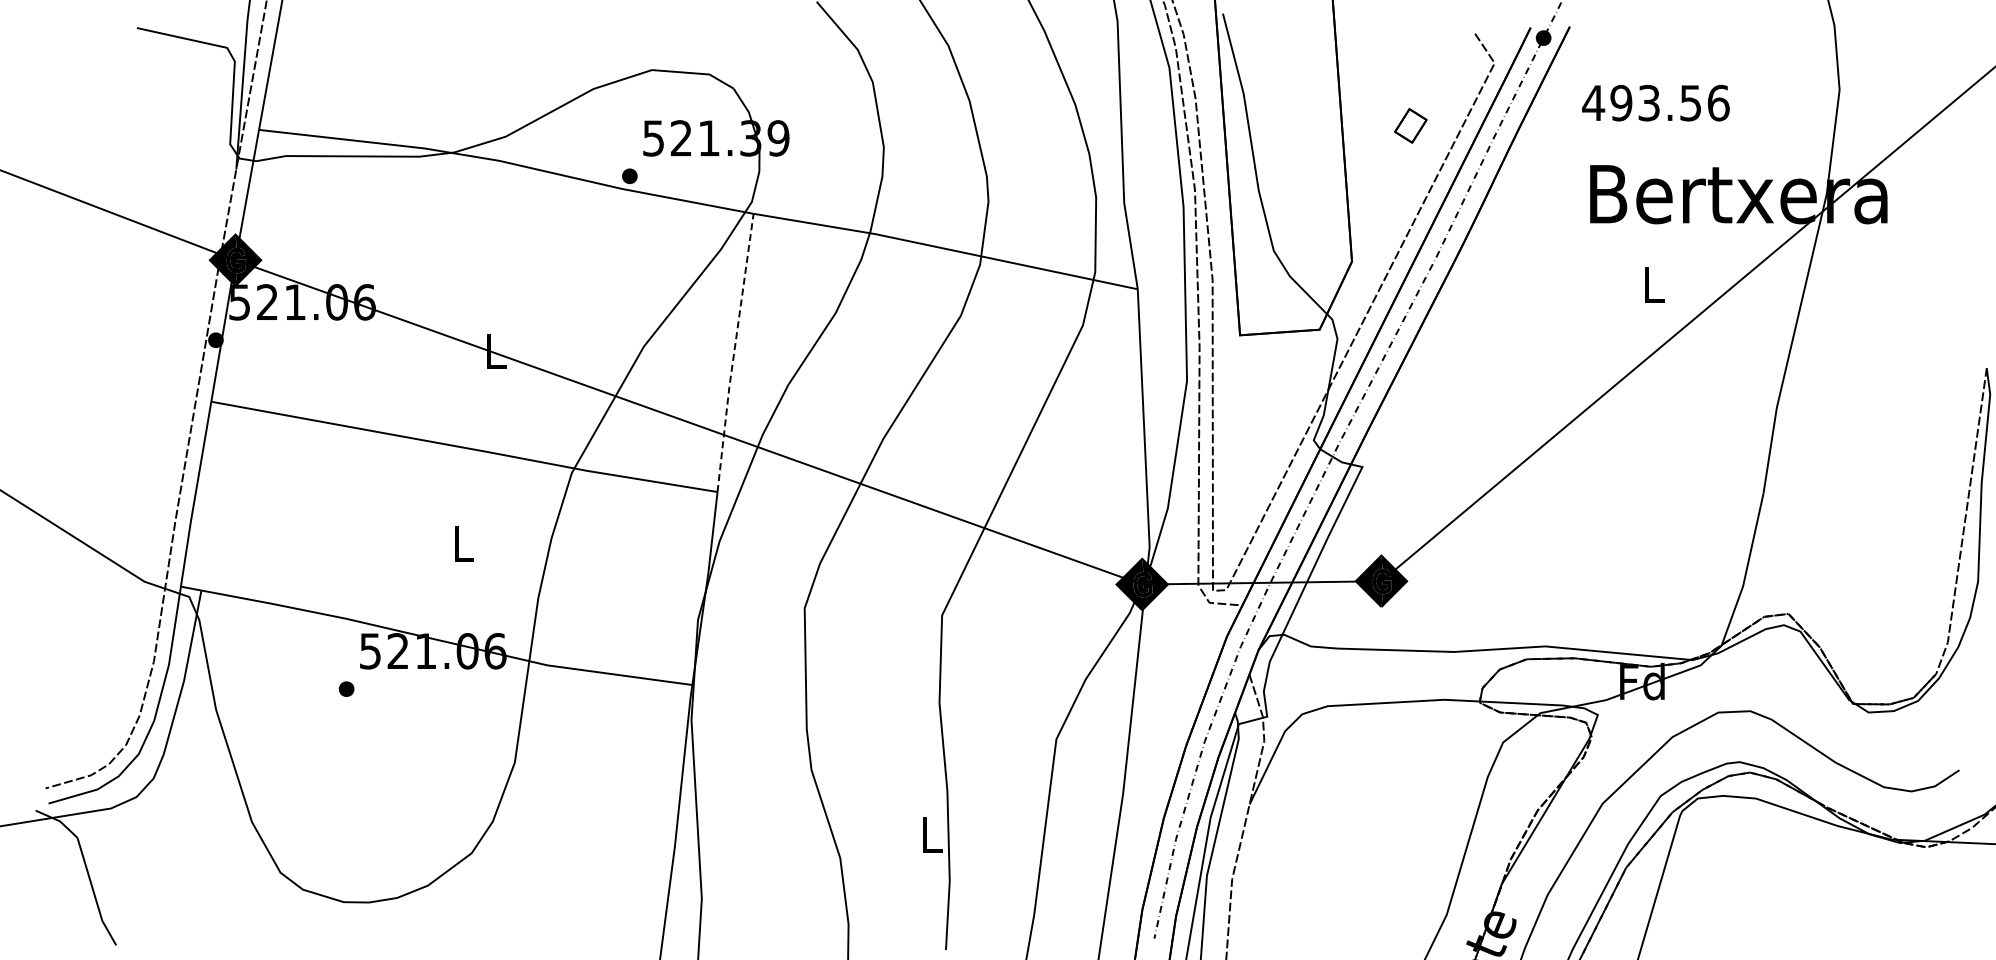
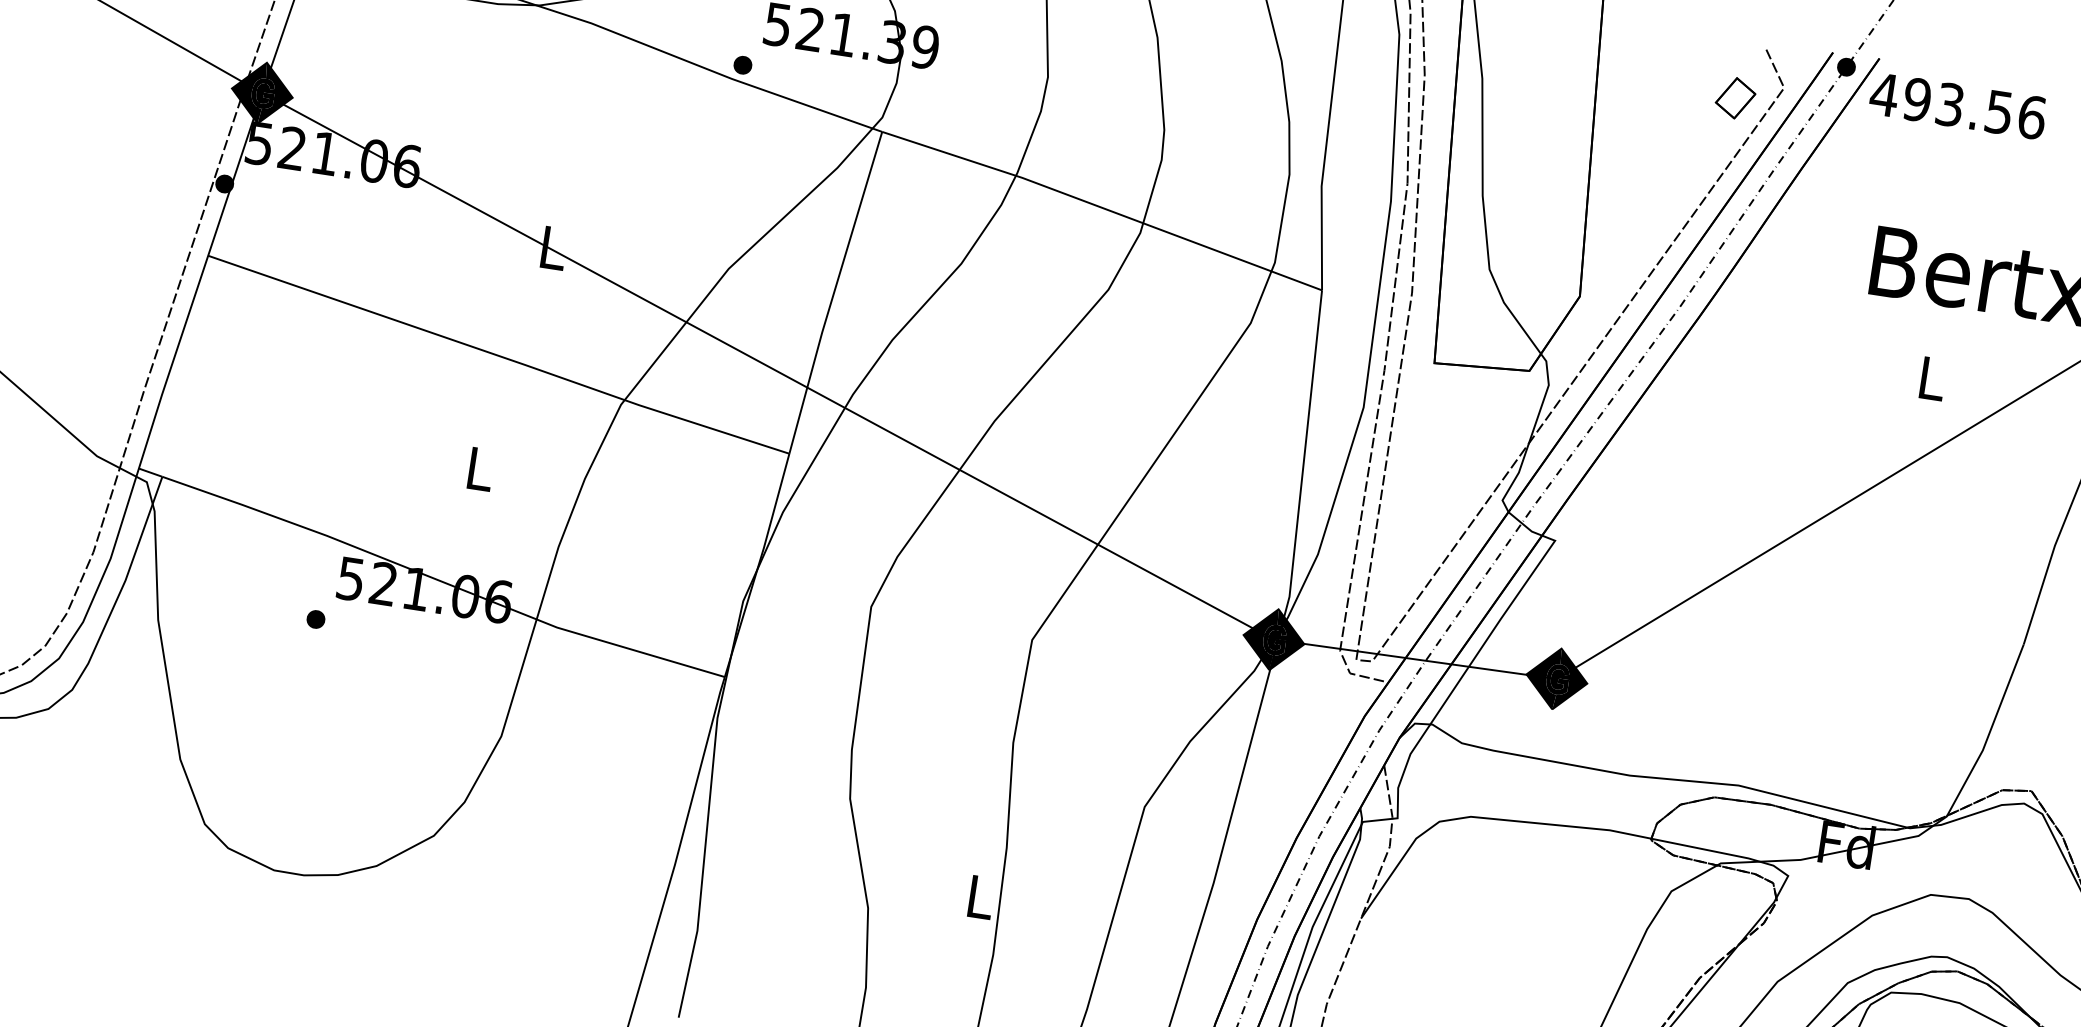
text: (1655, 102) -> (1957, 105), moved
part: (1410, 125) -> (1735, 97), moved
line: (734, 352) -> (834, 292), dashed -> solid

